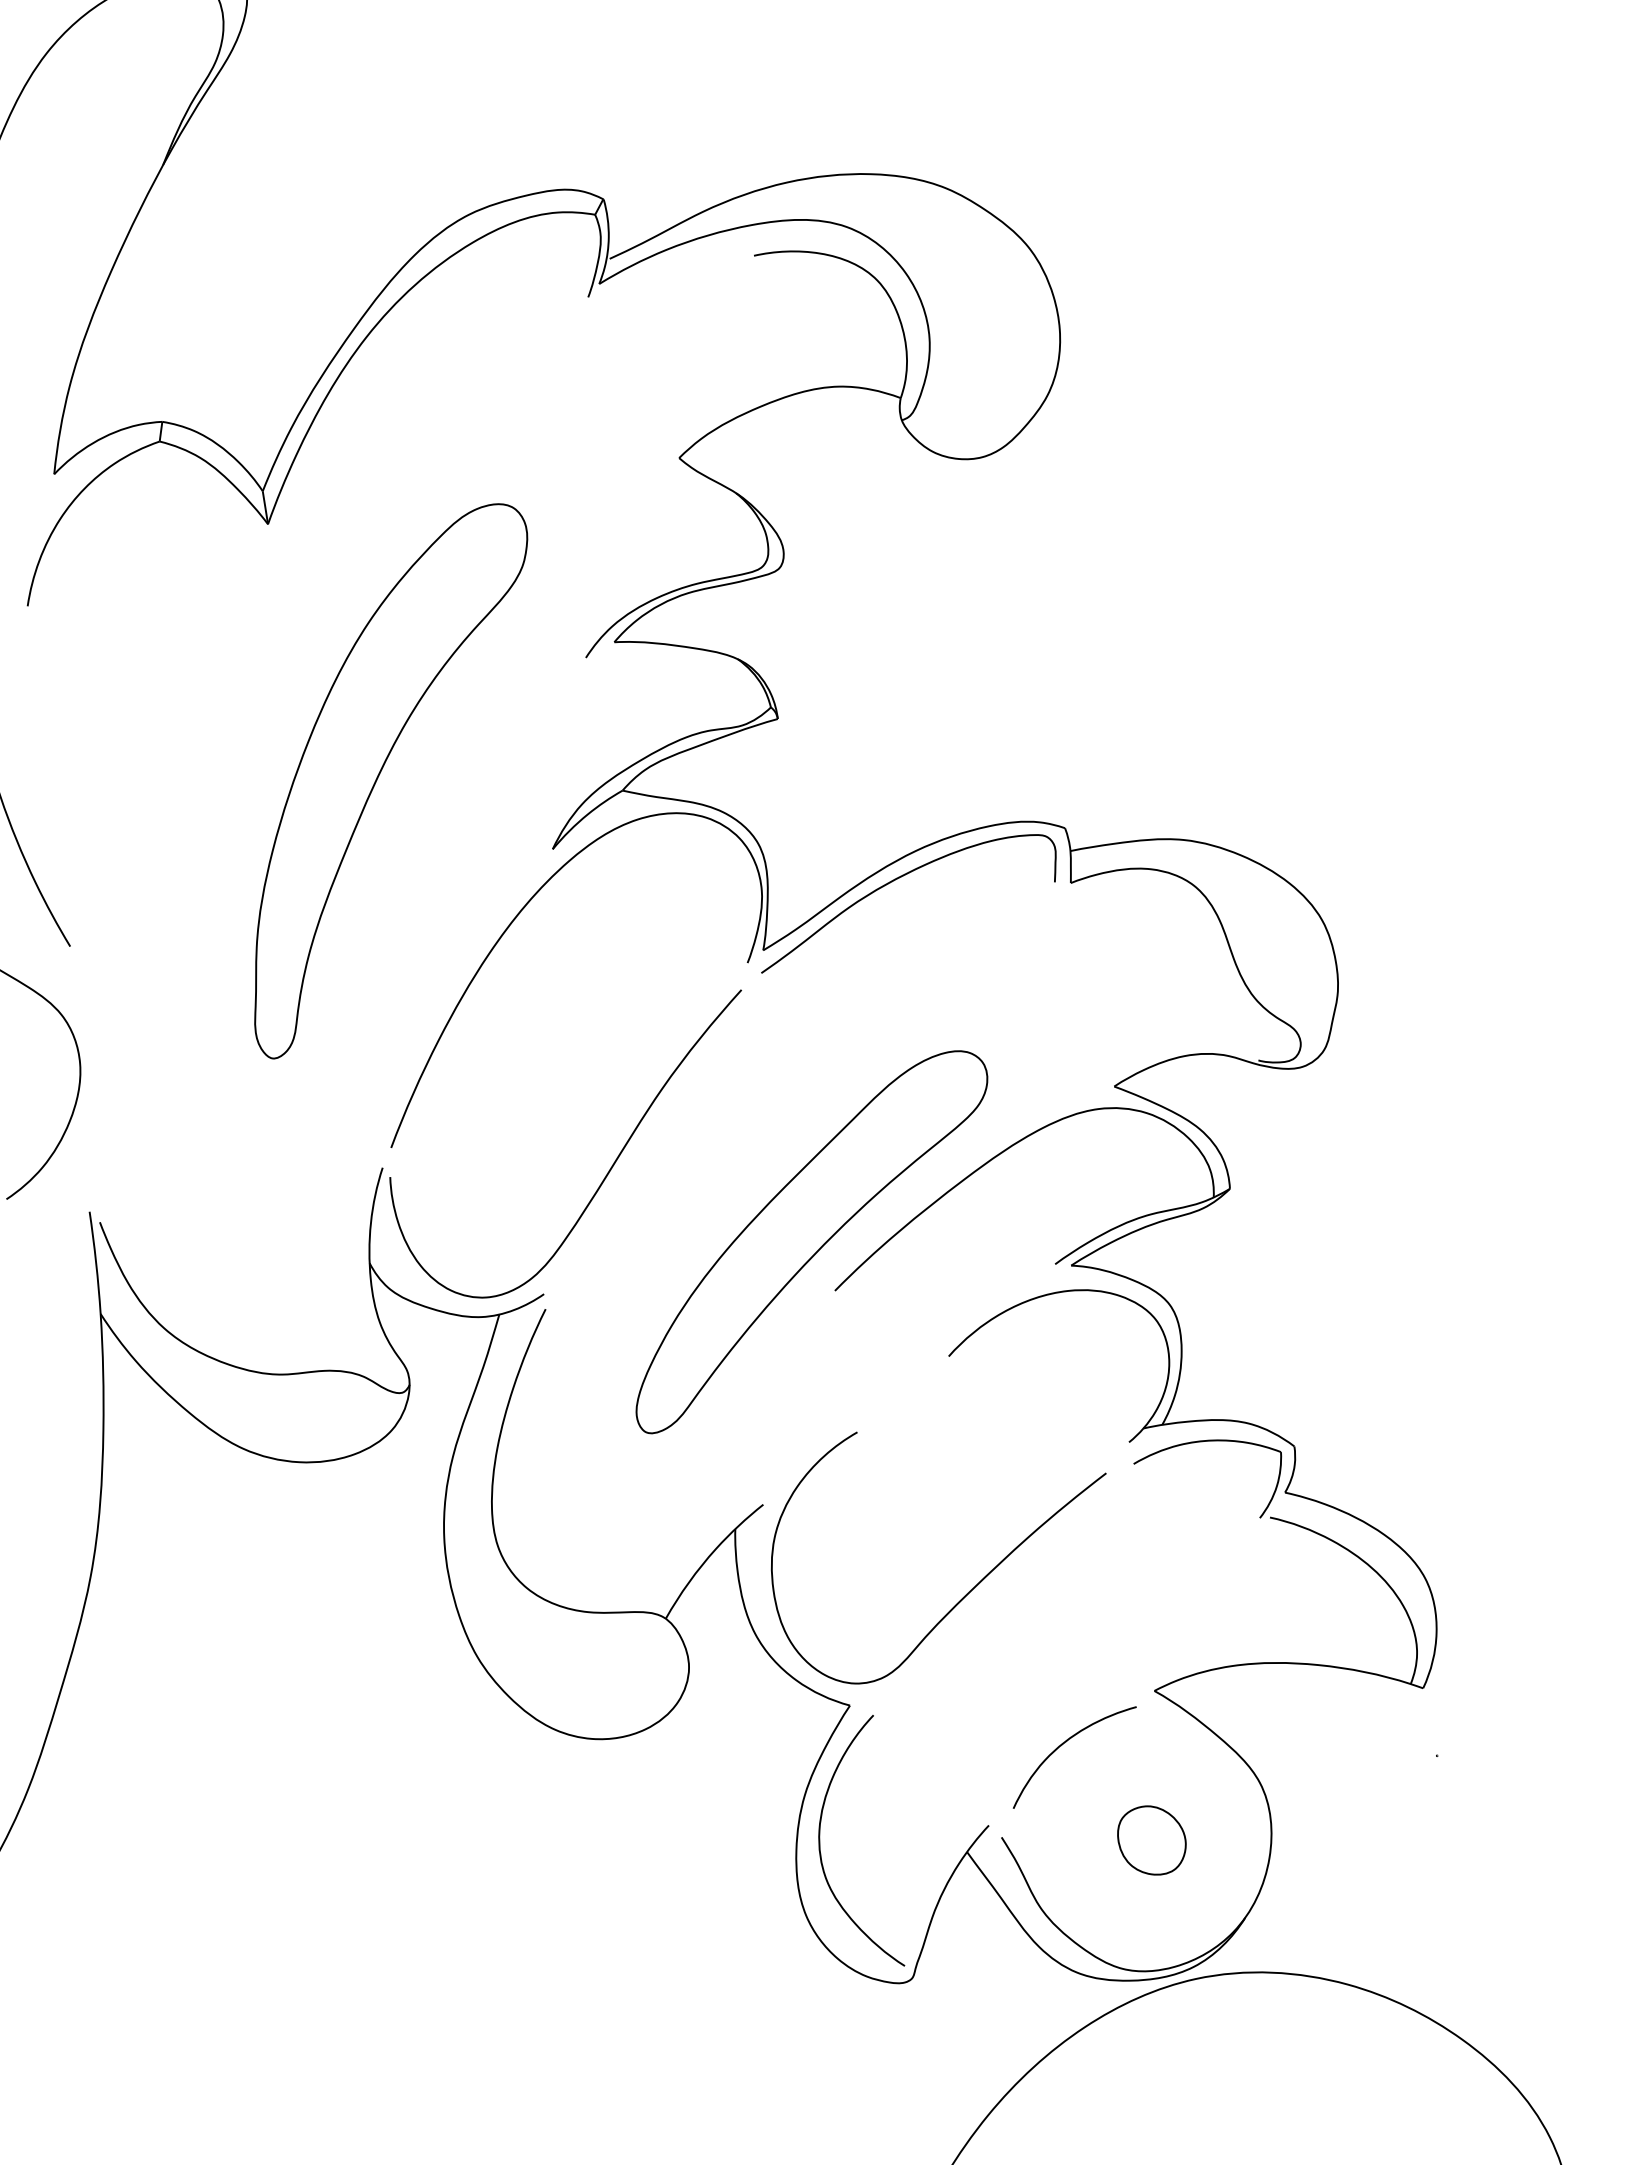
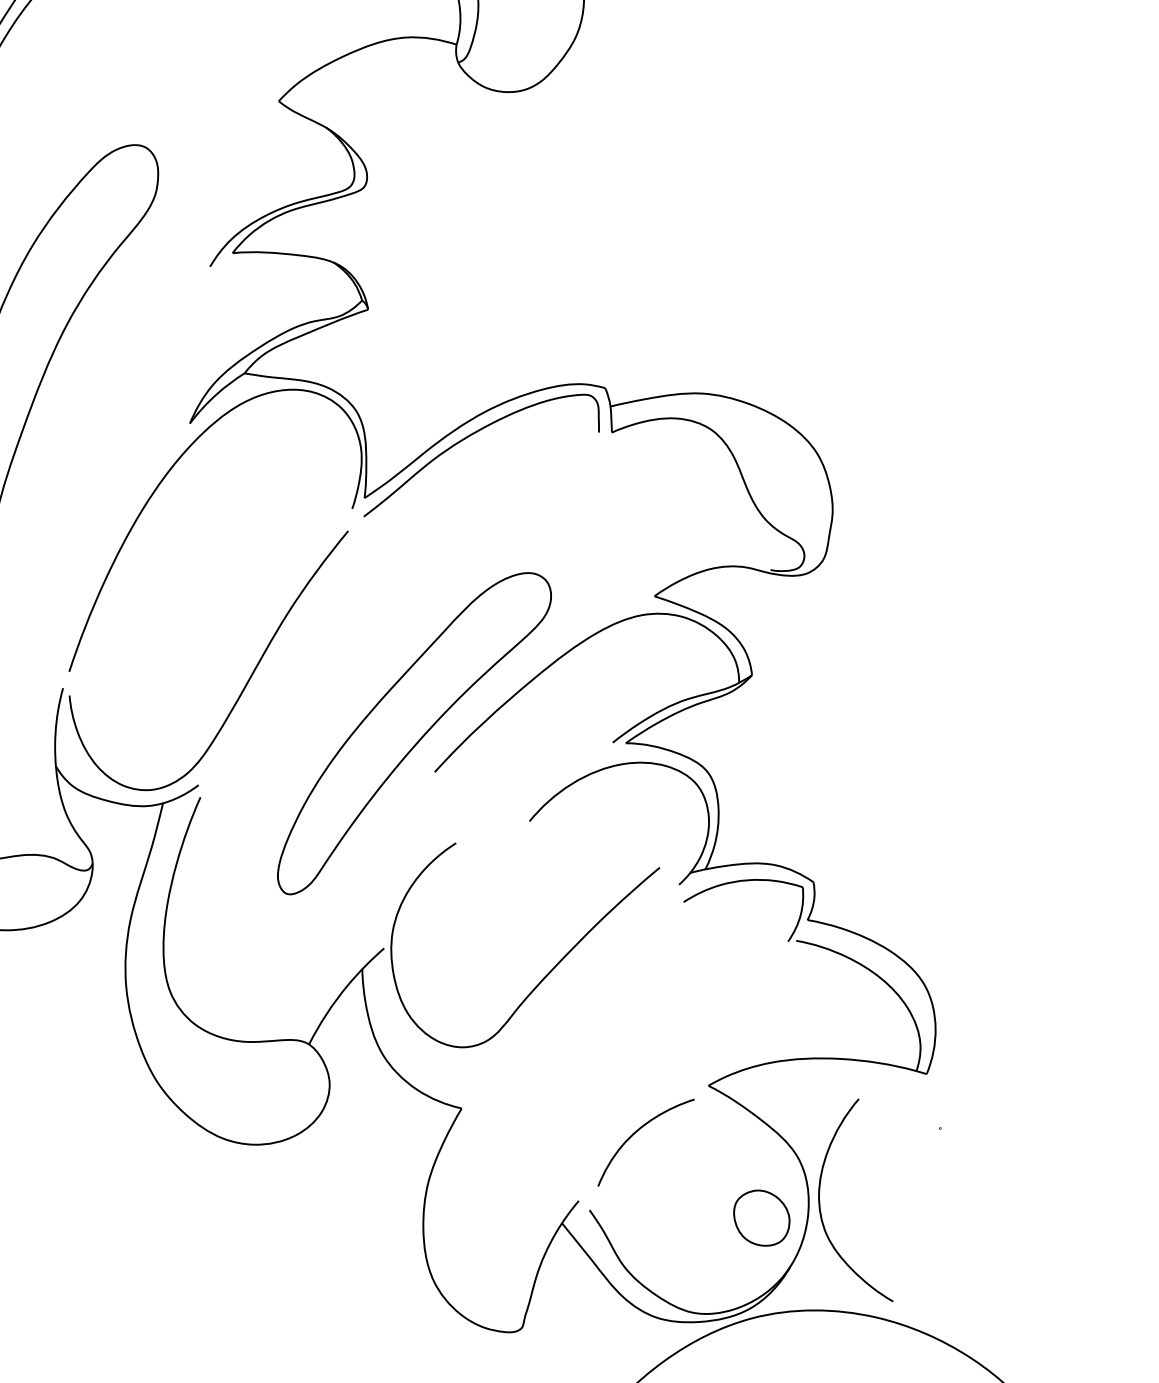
curve: (968, 1591) -> (552, 968), moved
curve: (820, 1840) -> (820, 1202), moved
part: (1151, 1840) -> (761, 1218), moved

